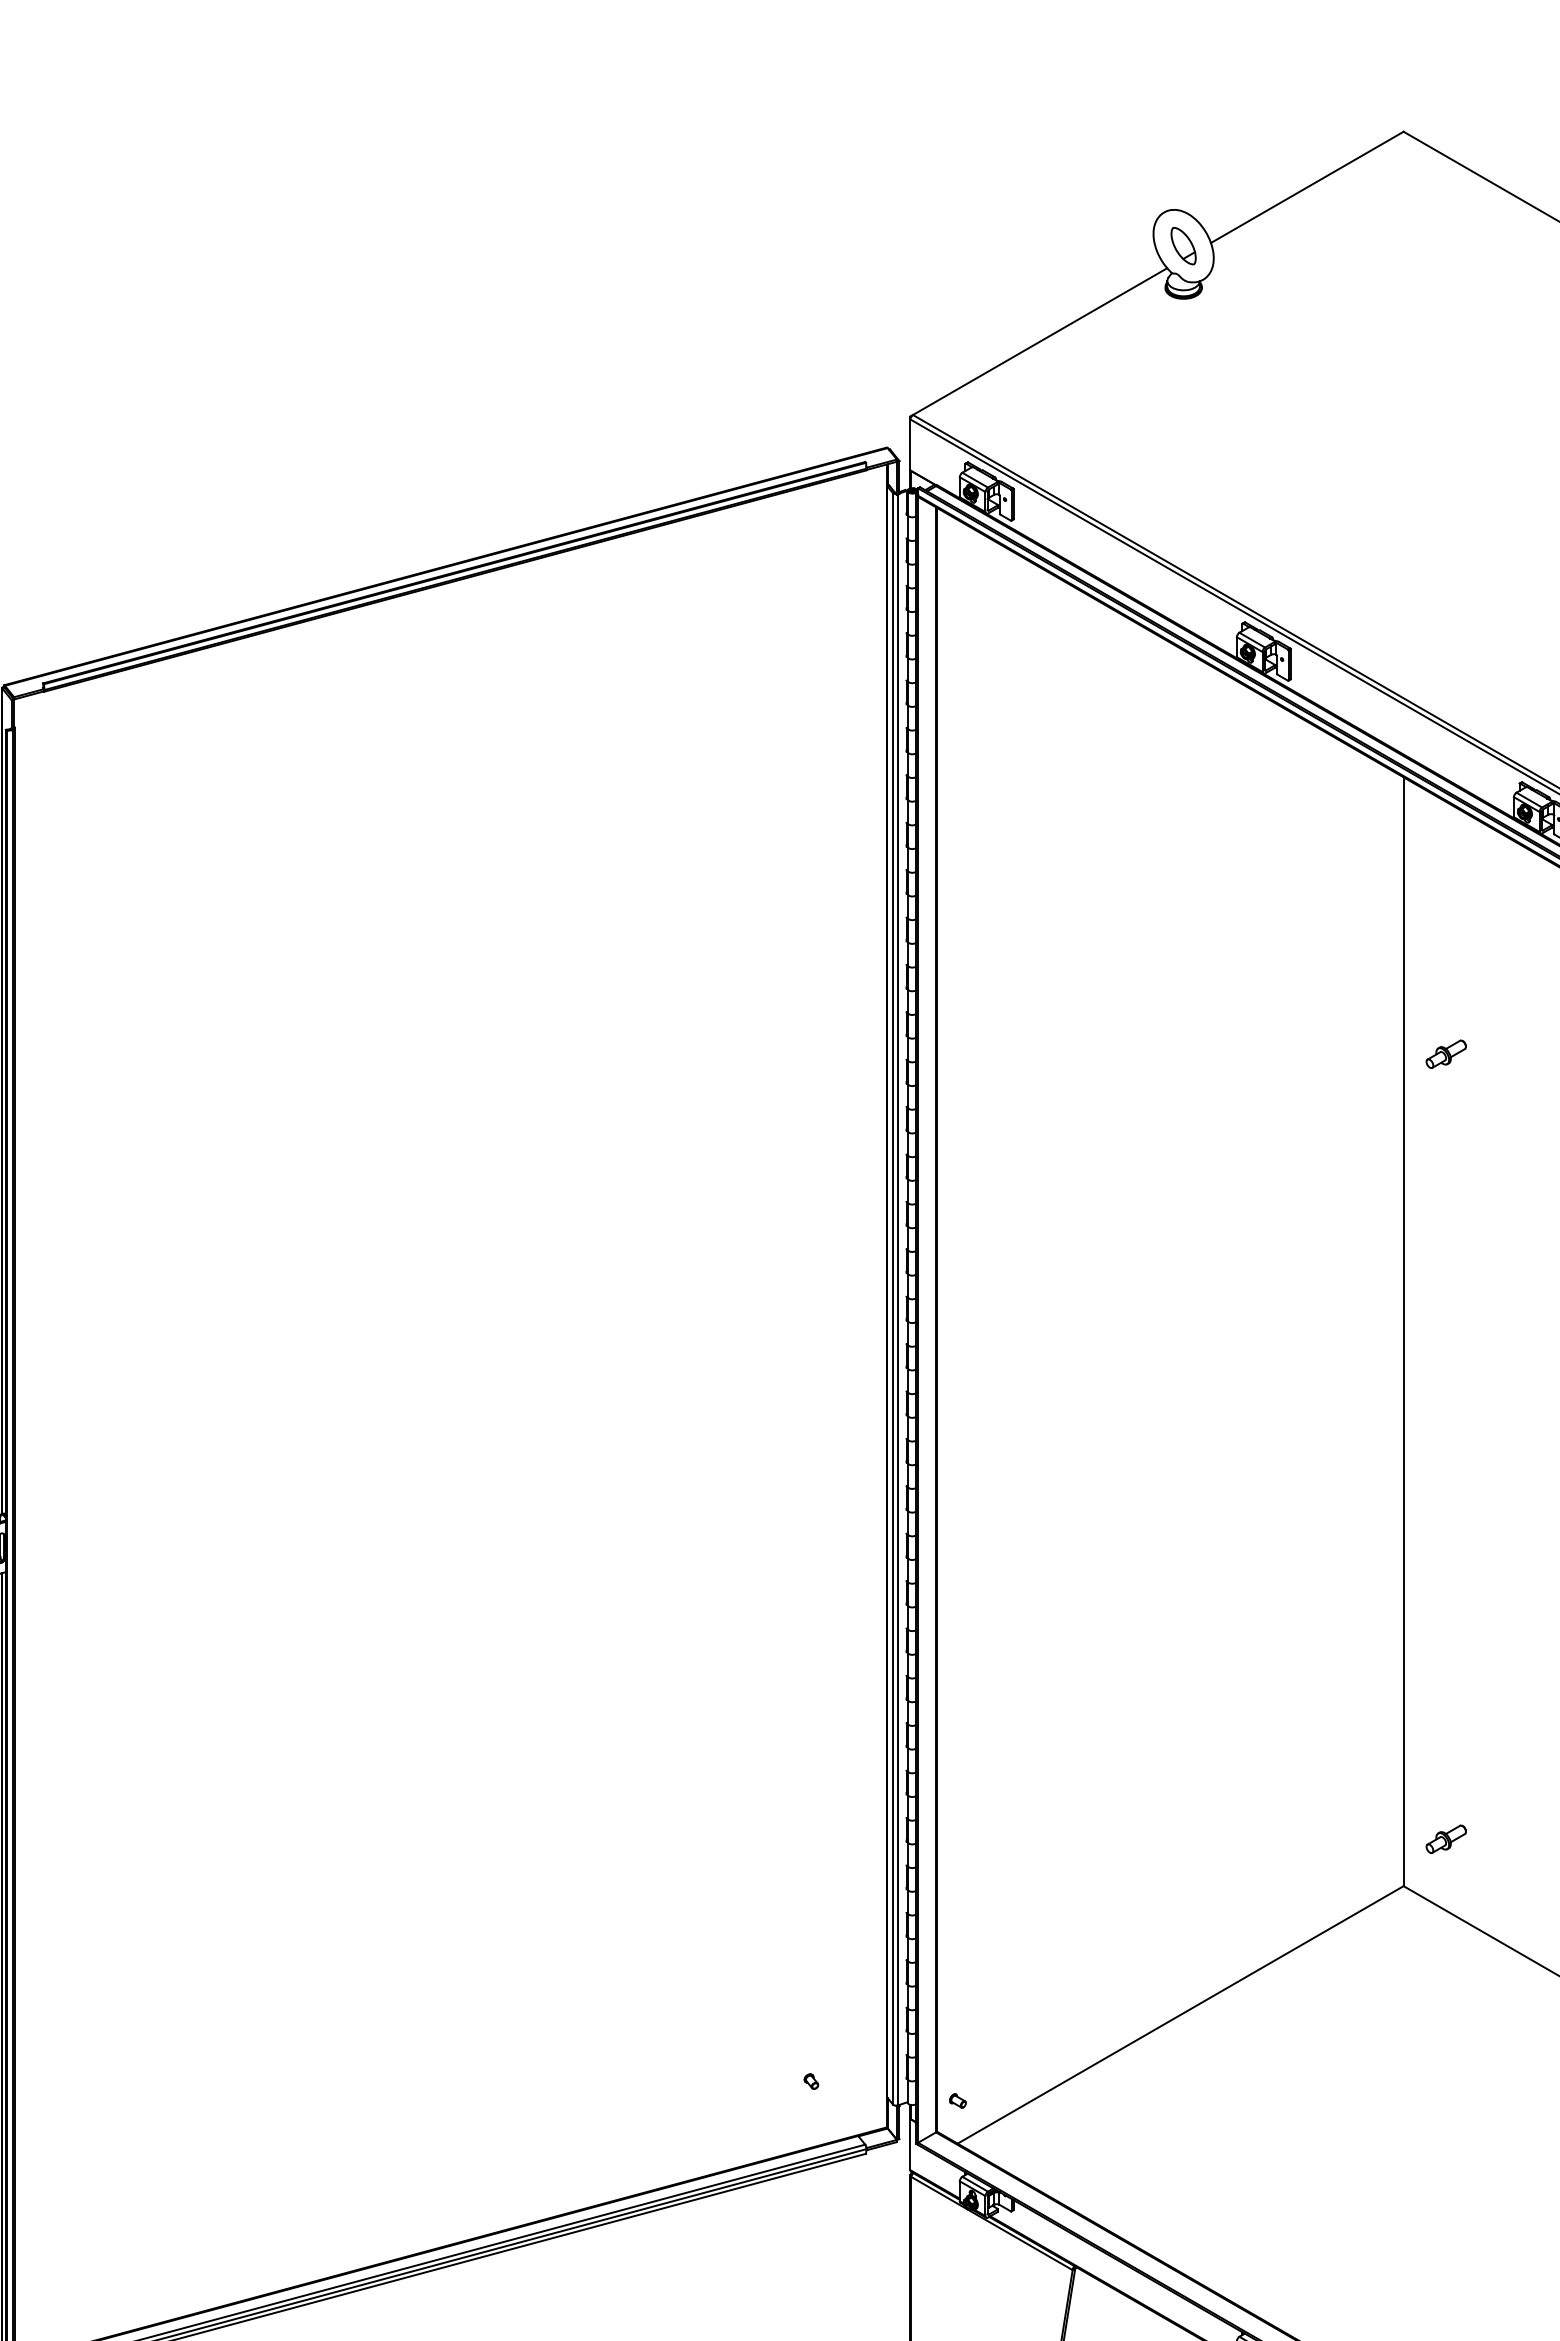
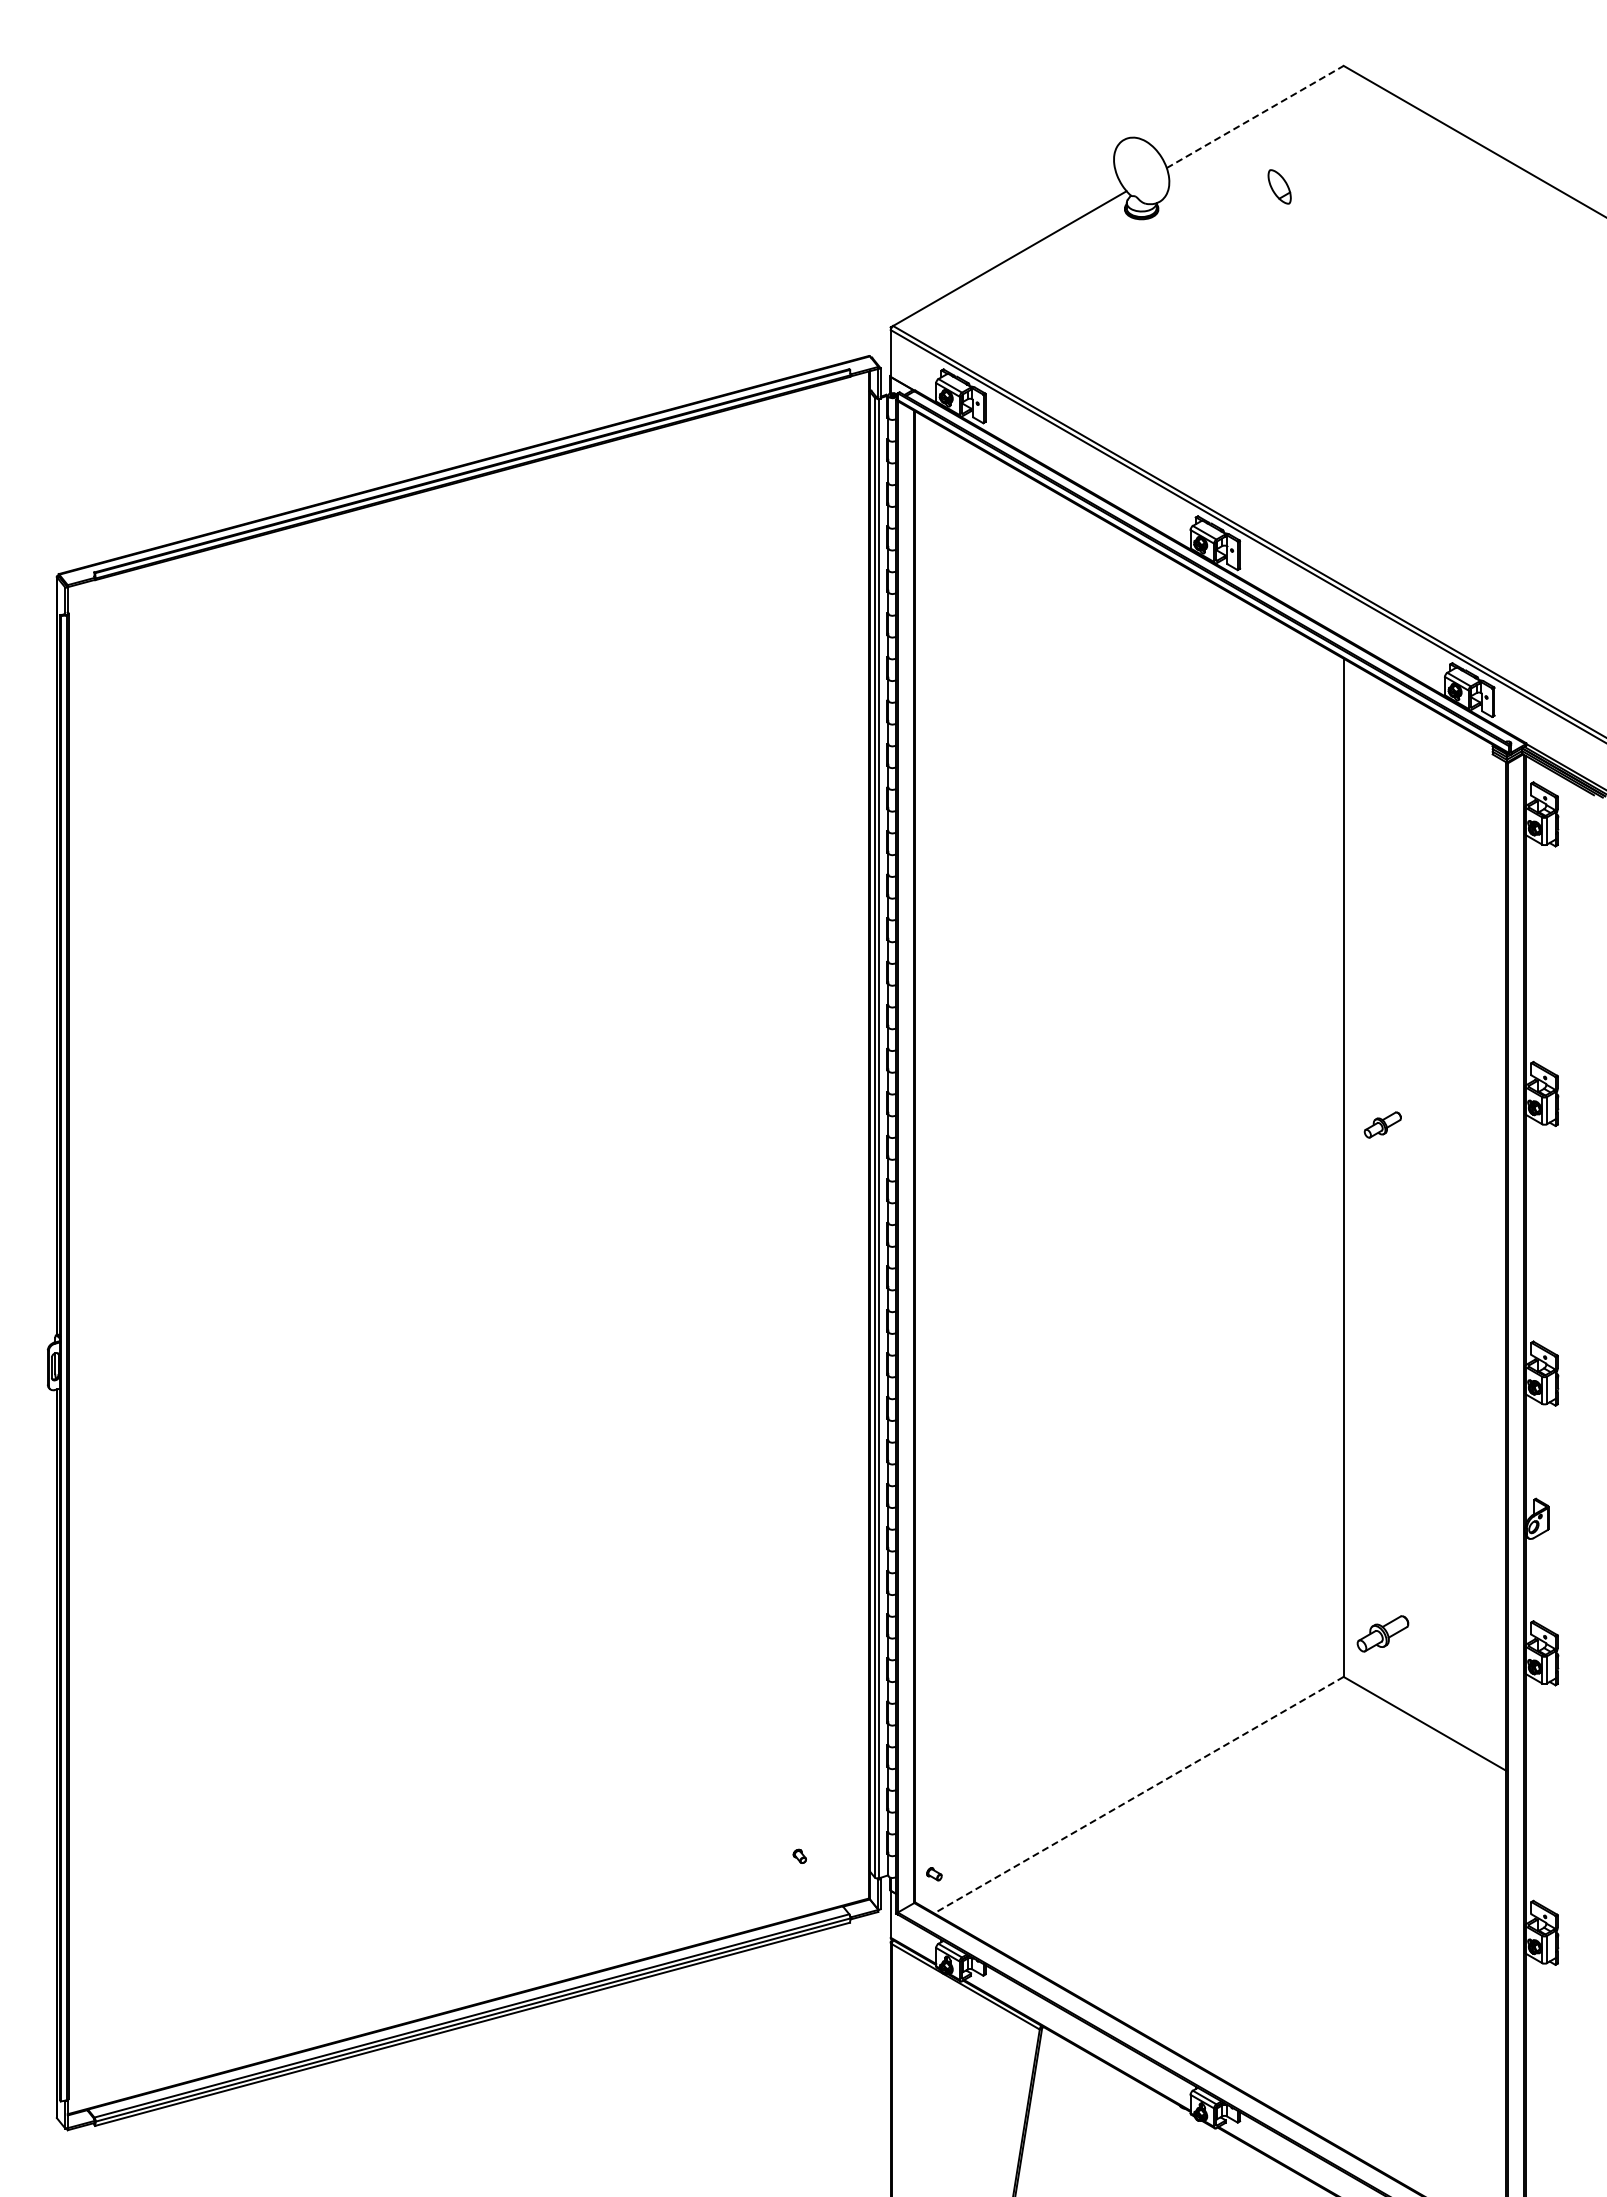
line: (1307, 186) -> (1255, 116), solid -> dashed
part: (1183, 245) -> (1279, 186), moved
part: (1445, 1053) -> (1382, 1124), moved
part: (1445, 1838) -> (1382, 1633), size x1.4
line: (1180, 2015) -> (1138, 1795), solid -> dashed

